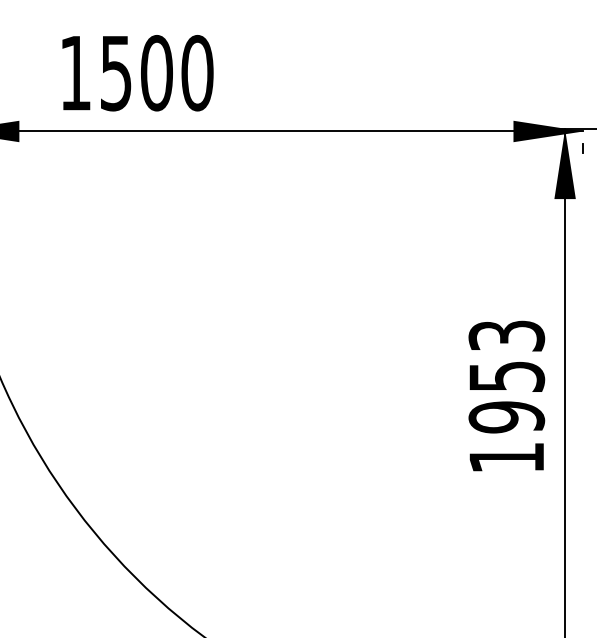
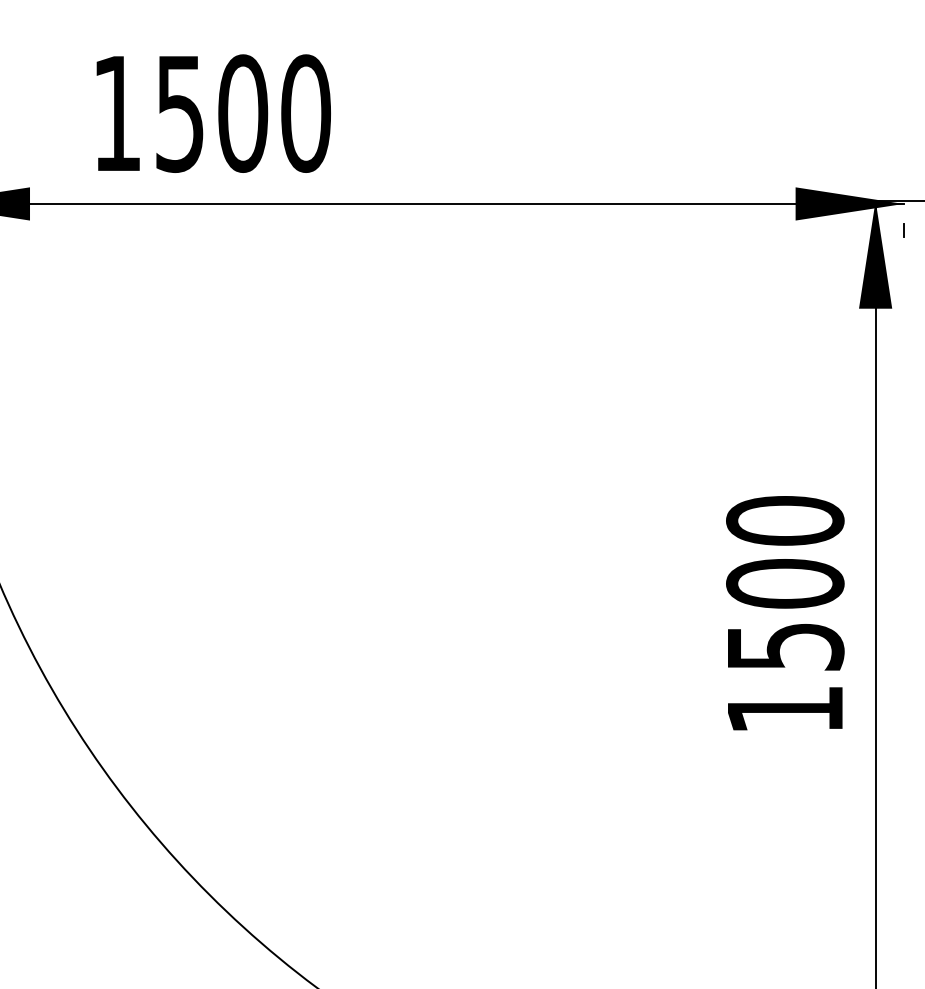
text: (506, 376) -> (784, 583), 1953 -> 1500

